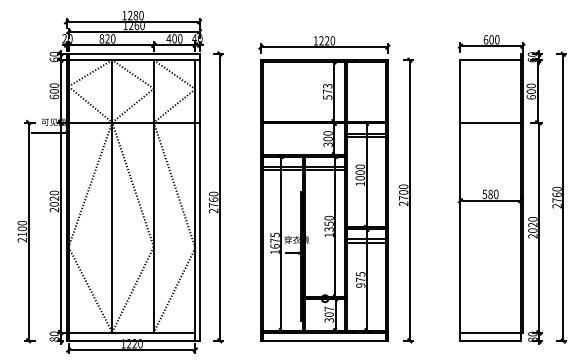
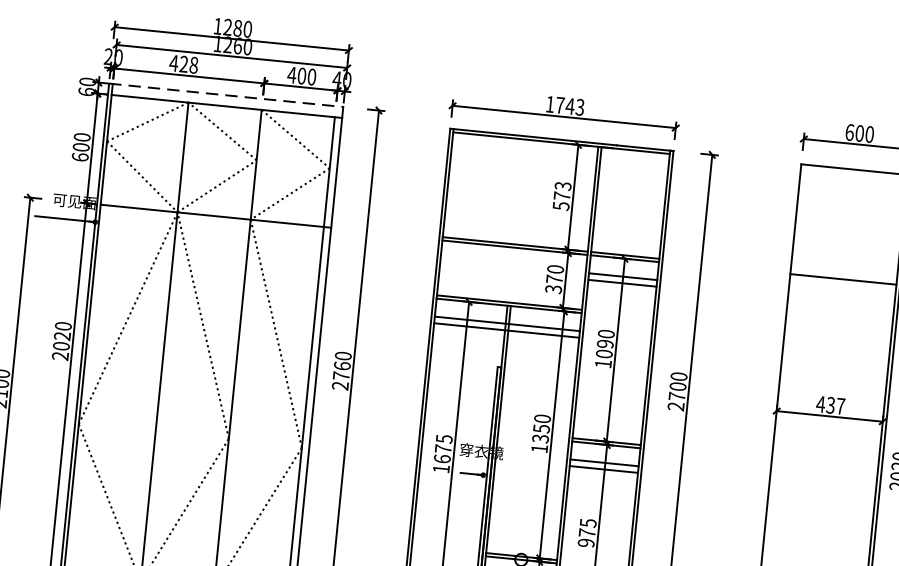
text: (107, 38) -> (183, 63), 820 -> 428
text: (327, 40) -> (570, 105), 1220 -> 1743
line: (133, 53) -> (227, 94), solid -> dashed
text: (327, 138) -> (553, 278), 300 -> 370
text: (359, 172) -> (603, 343), 1000 -> 1090
text: (490, 194) -> (830, 405), 580 -> 437

